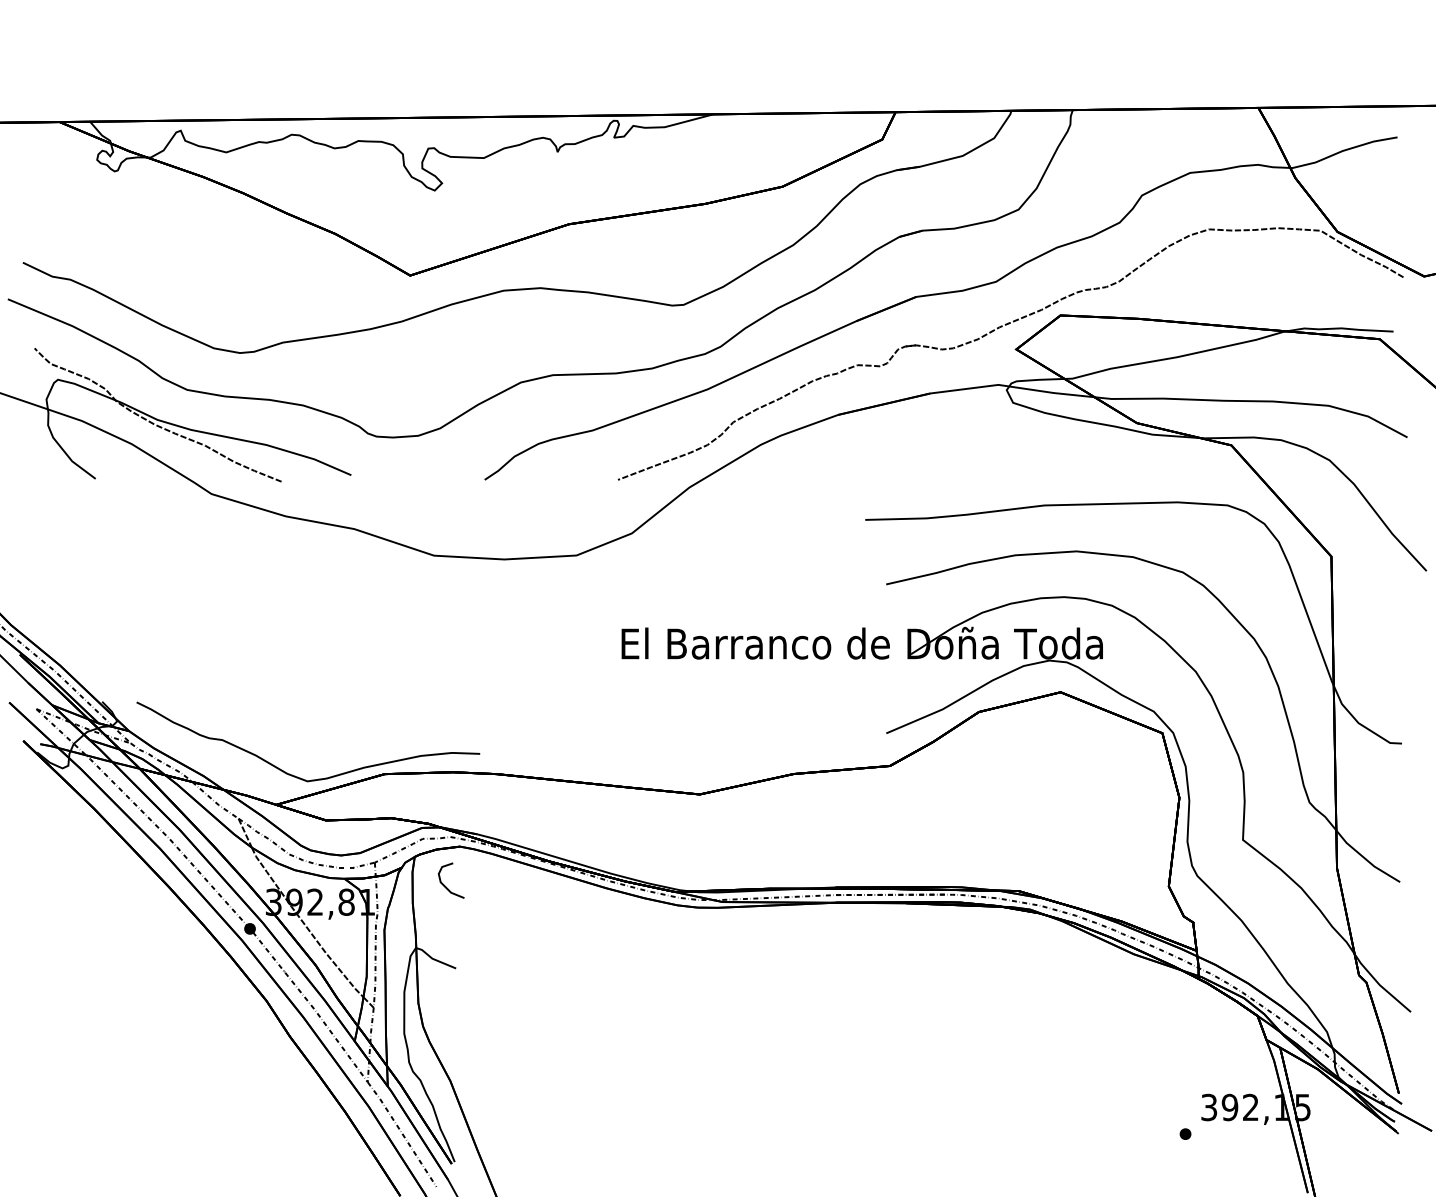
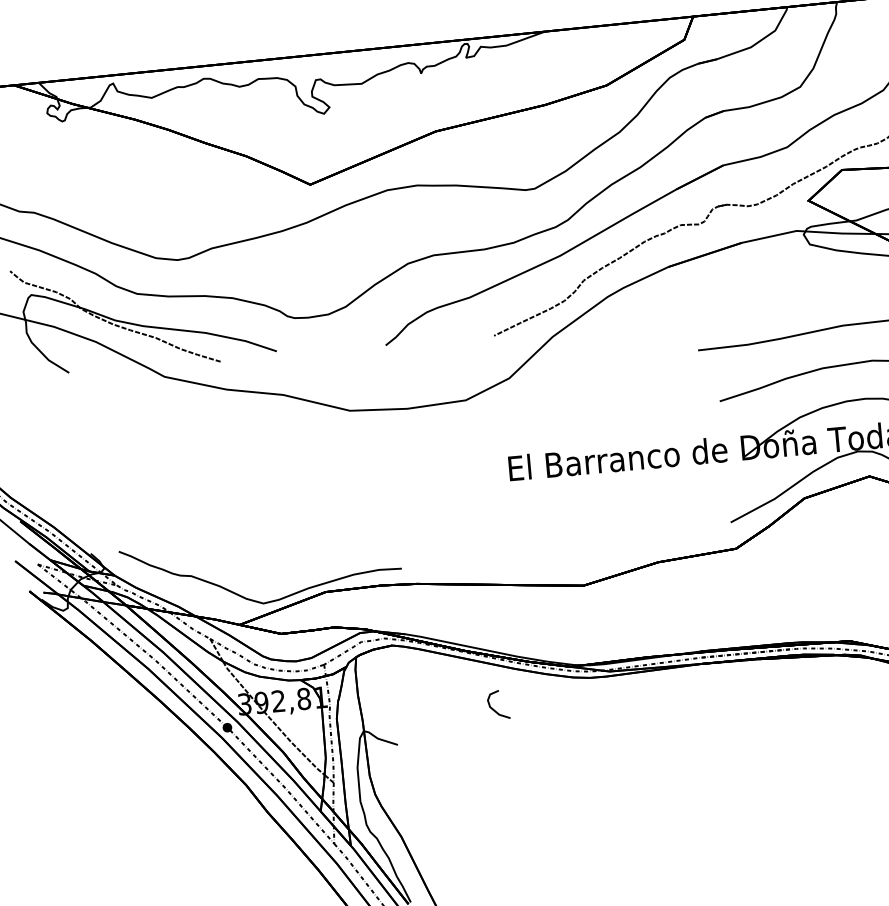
curve: (445, 885) -> (494, 709), moved

